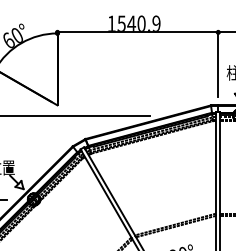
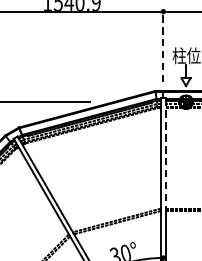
line: (218, 64) -> (163, 46), solid -> dashed
line: (220, 163) -> (165, 154), solid -> dashed

